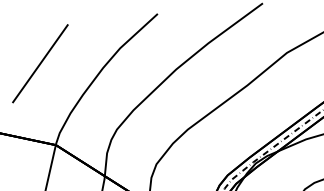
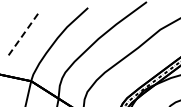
line: (40, 63) -> (22, 35), solid -> dashed

